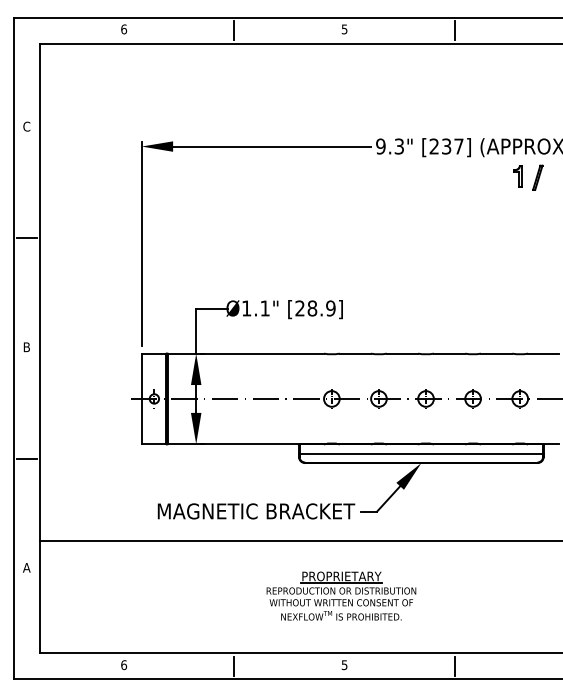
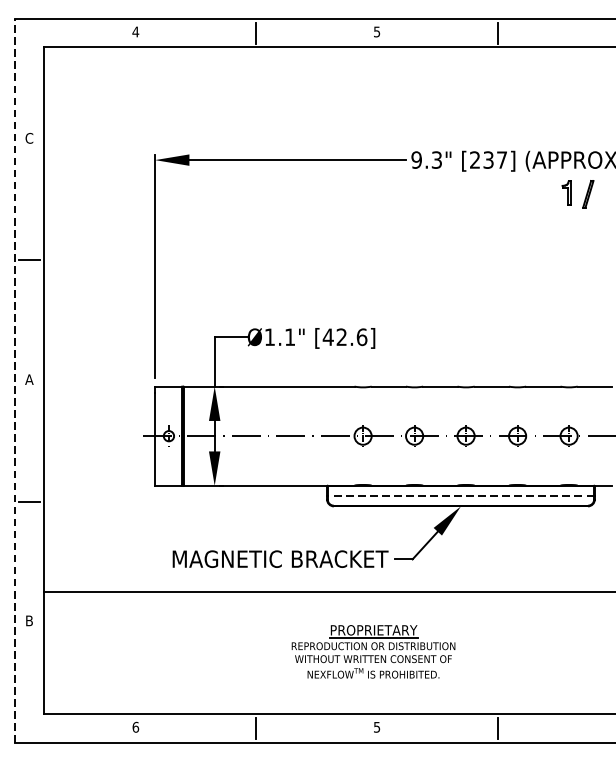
text: (123, 29) -> (135, 32), 6 -> 4
text: (315, 308) -> (345, 337), [28.9] -> [42.6]
text: (26, 347) -> (29, 379), B -> A
line: (13, 348) -> (14, 381), solid -> dashed
line: (421, 453) -> (461, 495), solid -> dashed
text: (26, 567) -> (29, 620), A -> B

